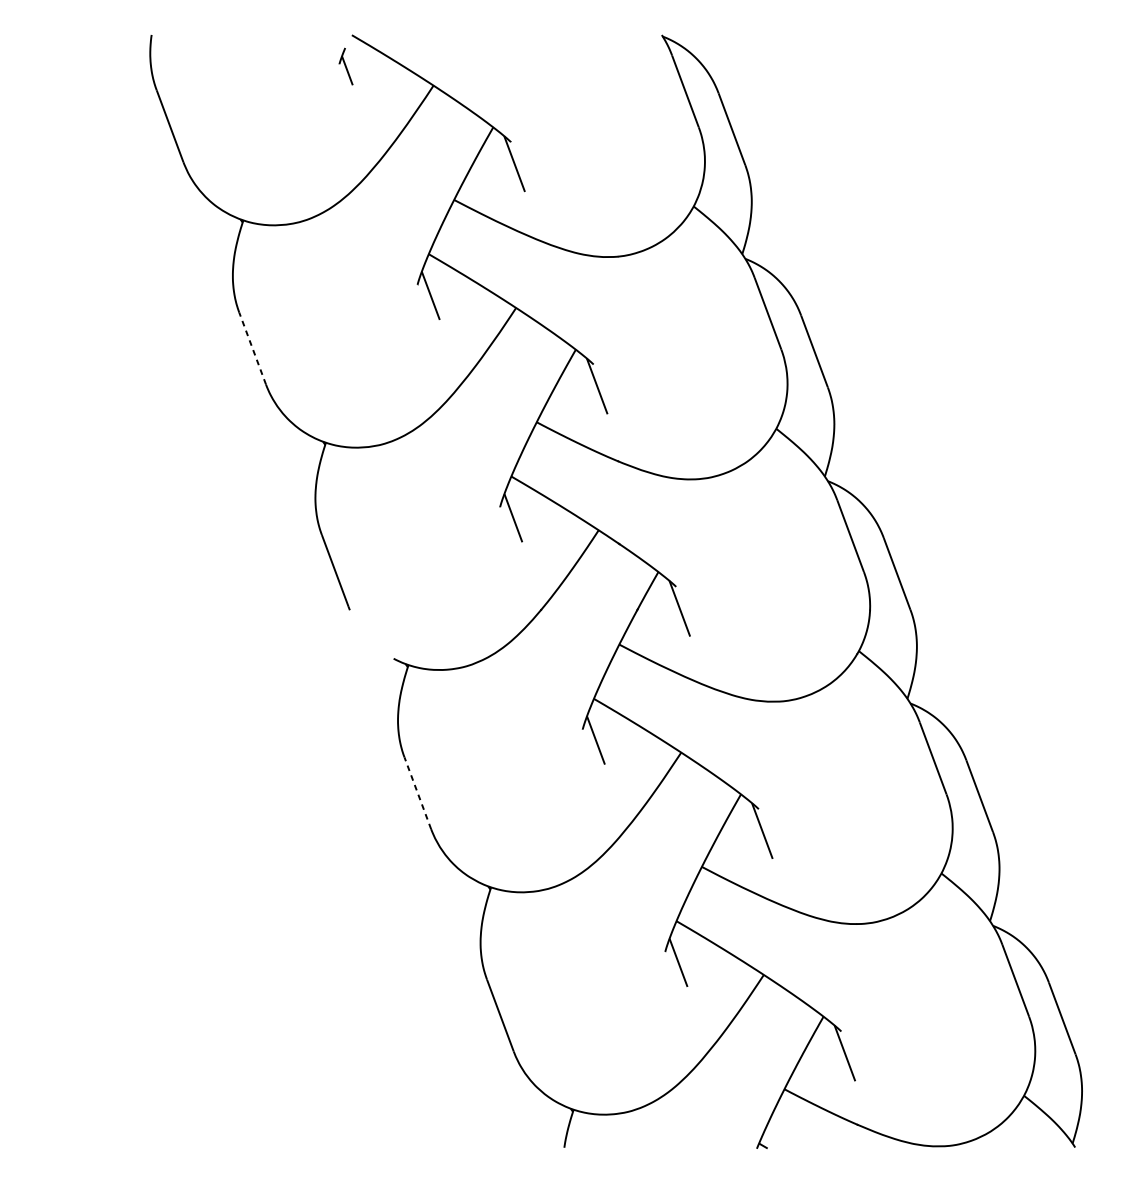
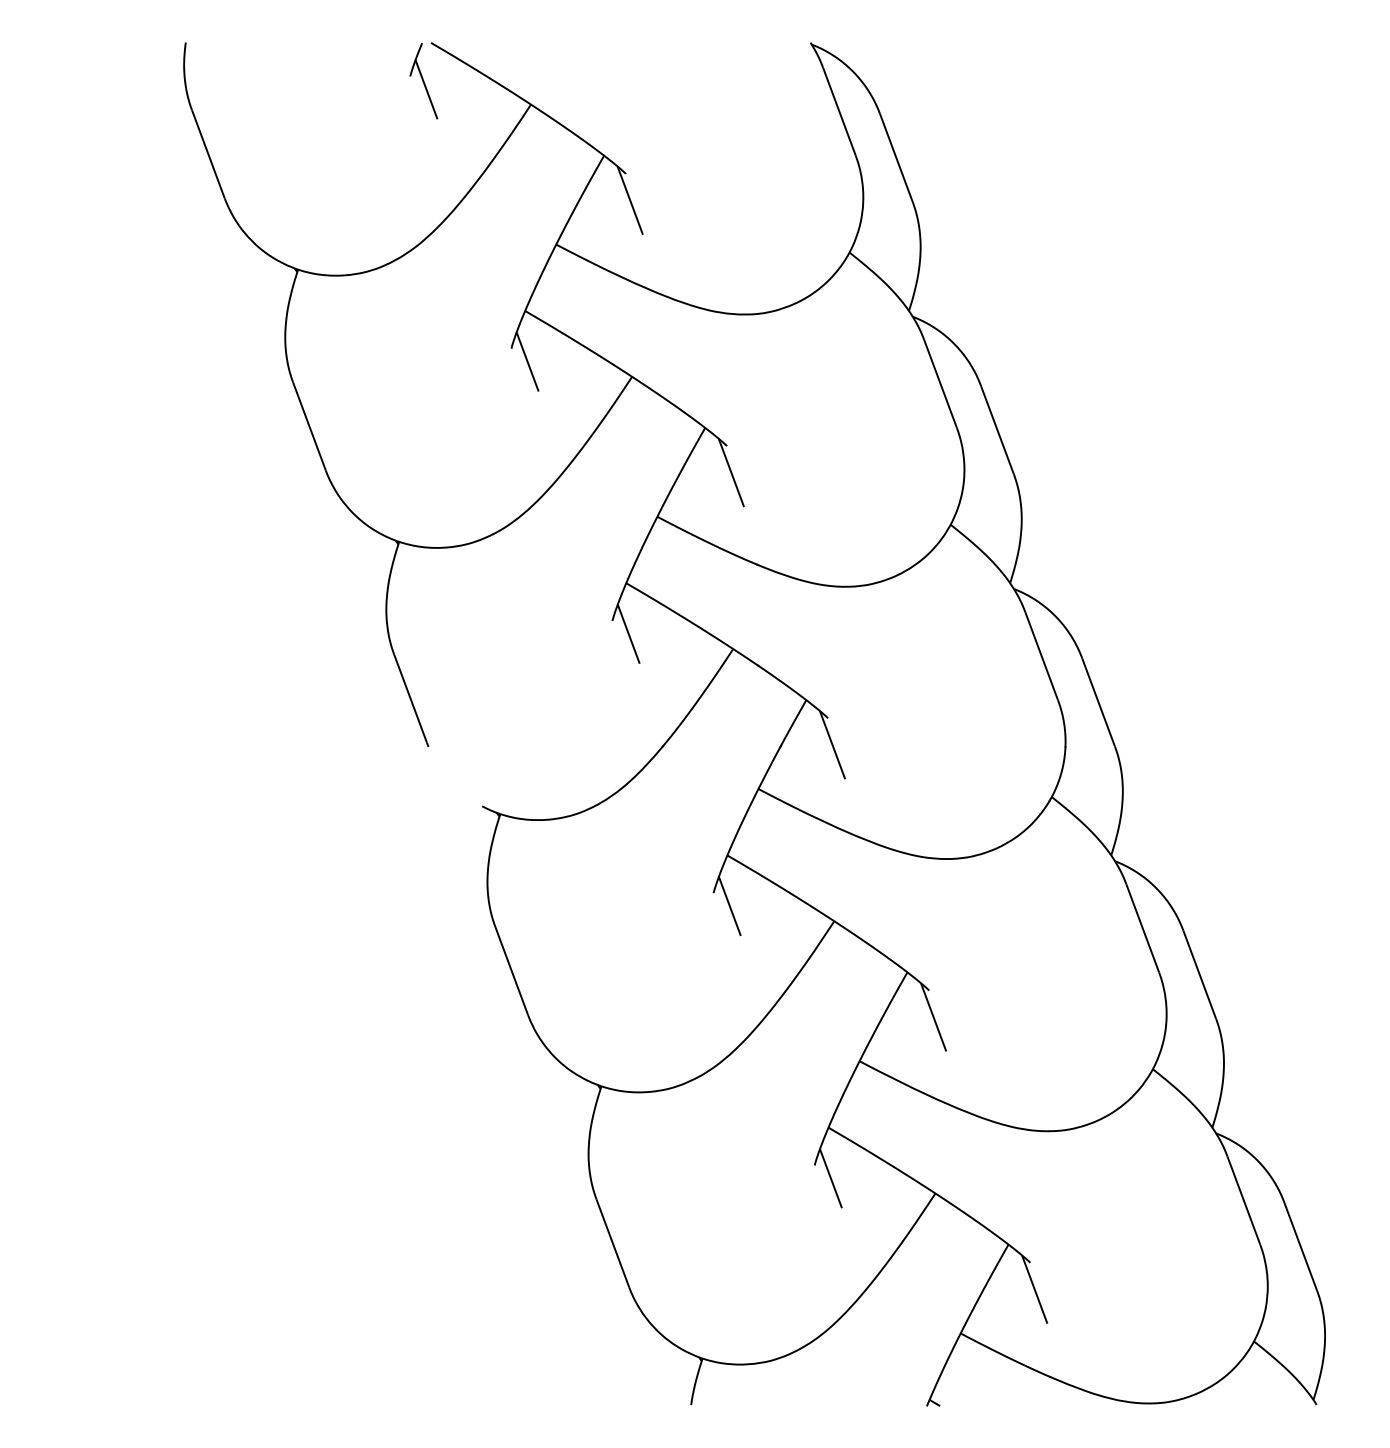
part: (345, 66) -> (423, 81), size x1.67
line: (252, 348) -> (309, 426), dashed -> solid
line: (417, 793) -> (511, 971), dashed -> solid

